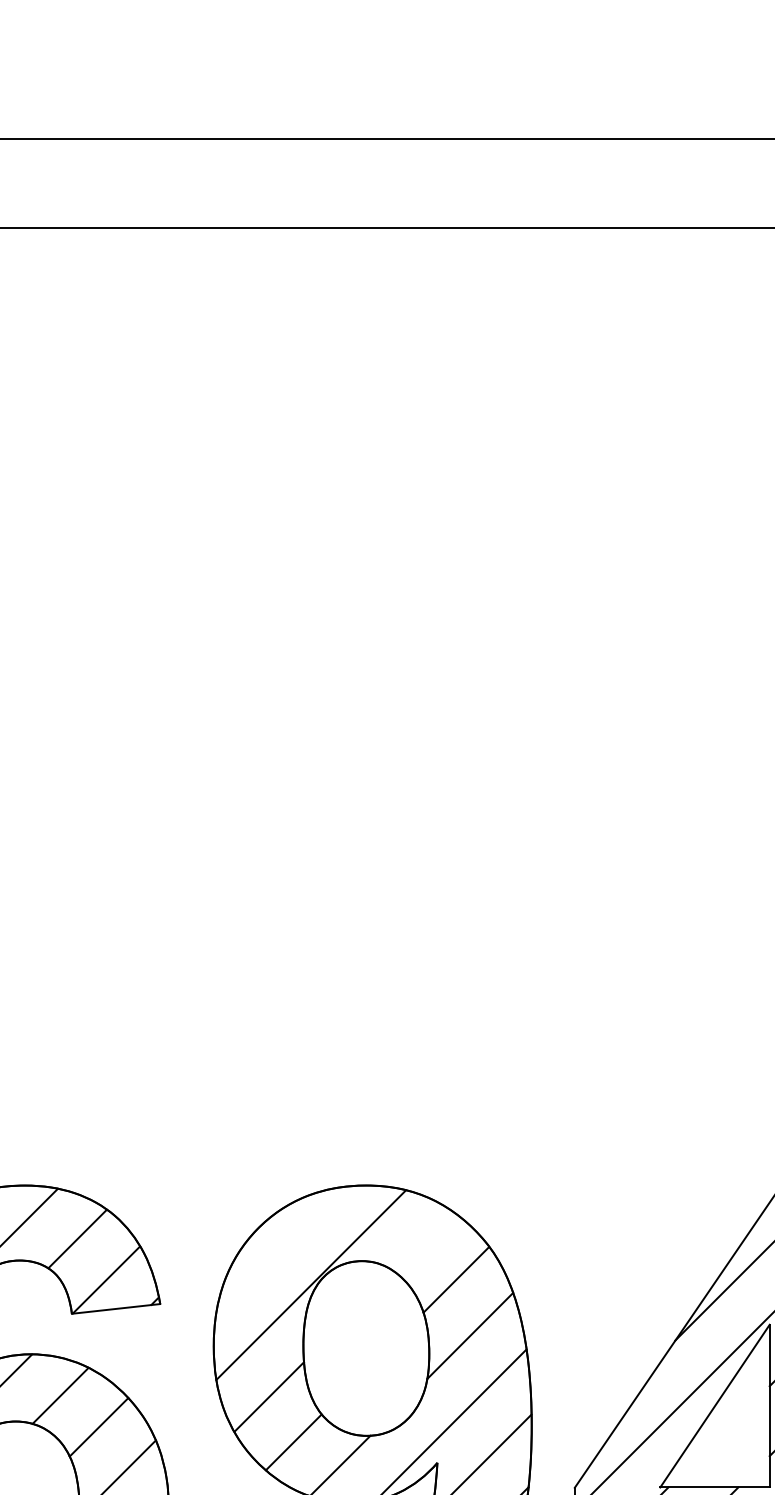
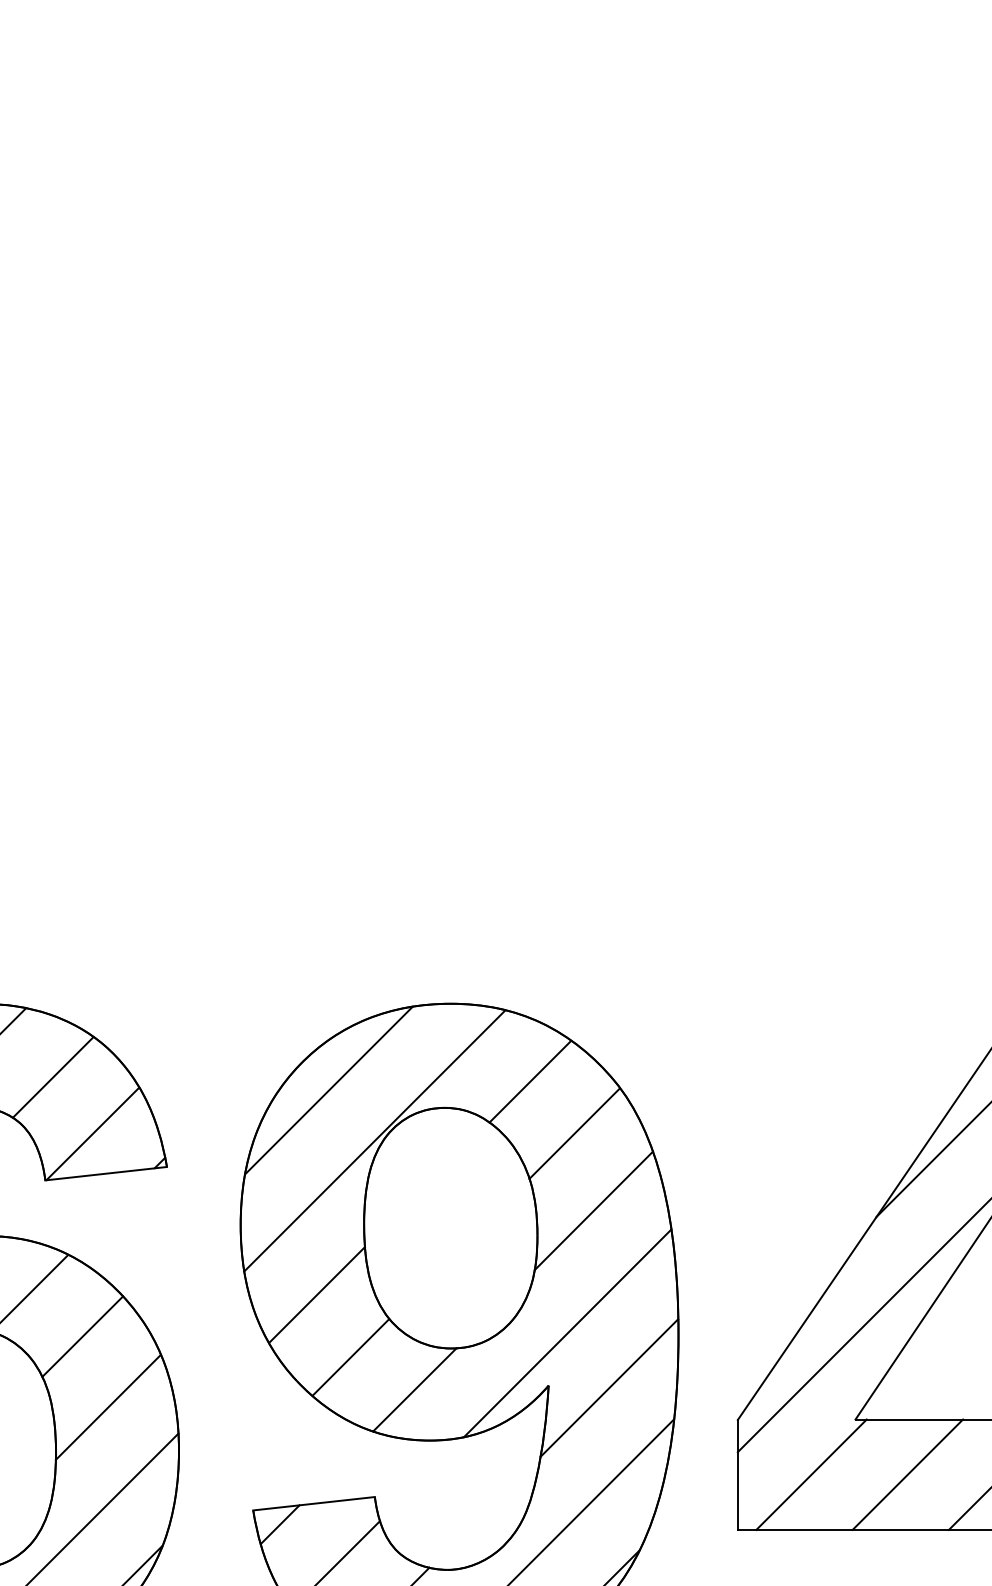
line: (423, 1241) -> (529, 1080), added
line: (277, 1248) -> (328, 1090), added

